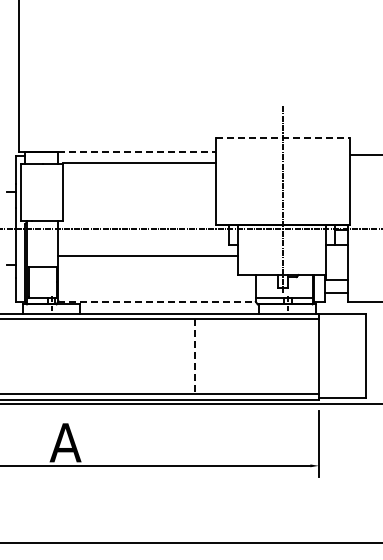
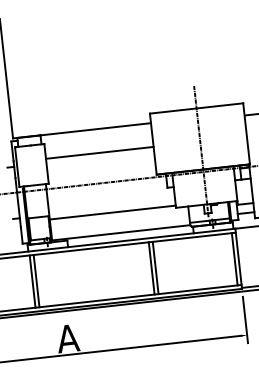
line: (282, 138) -> (196, 108), dashed -> solid
line: (137, 151) -> (95, 129), dashed -> solid
line: (139, 162) -> (99, 152), moved
line: (148, 255) -> (112, 212), moved
line: (156, 301) -> (120, 232), dashed -> solid
line: (24, 356) -> (32, 281), added
line: (30, 356) -> (36, 280), added
line: (200, 356) -> (155, 267), added
line: (313, 356) -> (234, 259), added
line: (194, 357) -> (151, 268), dashed -> solid

